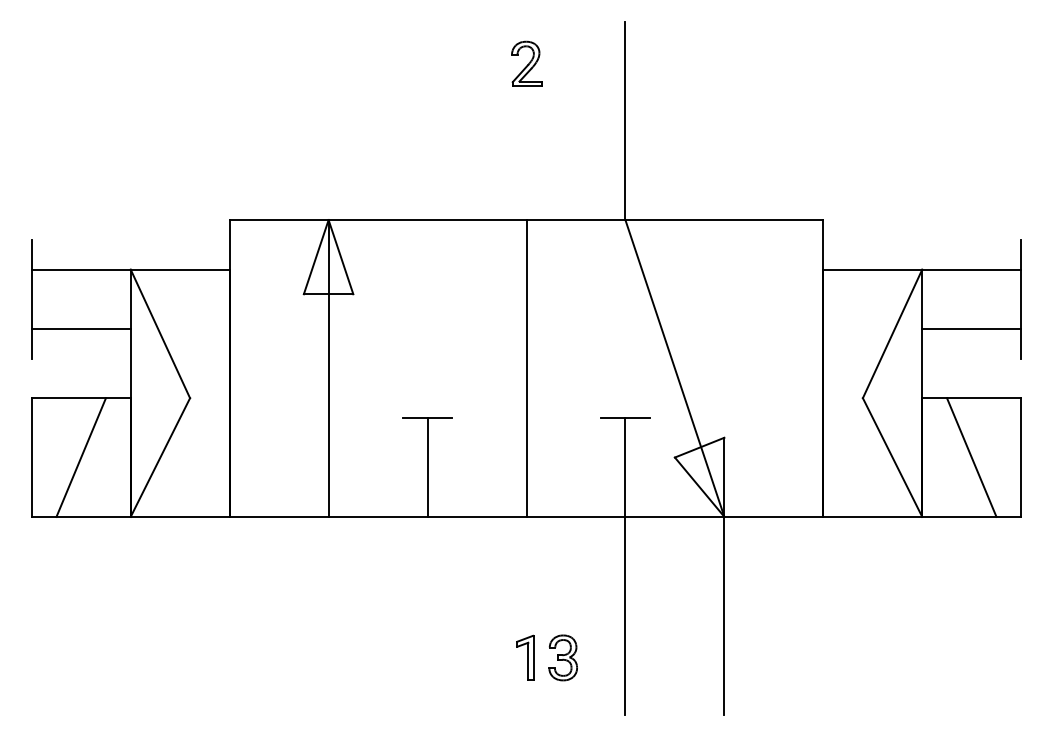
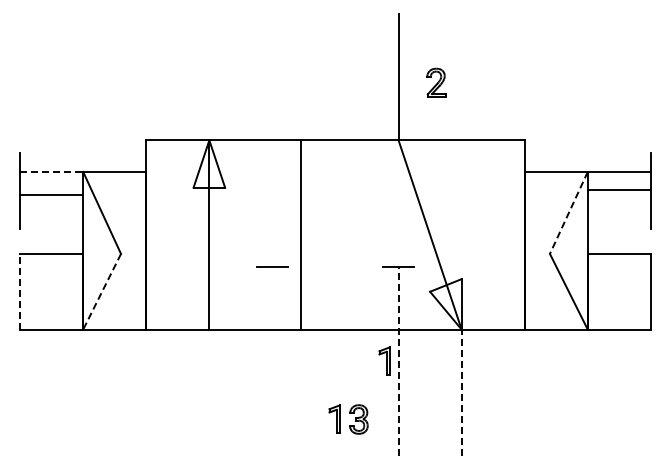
part: (526, 63) -> (436, 82), moved
line: (80, 268) -> (51, 171), solid -> dashed
line: (80, 328) -> (51, 194), moved
line: (970, 328) -> (618, 189), moved
line: (892, 334) -> (568, 213), solid -> dashed
line: (526, 367) -> (300, 234), moved
line: (32, 457) -> (20, 291), solid -> dashed
line: (80, 457) -> (51, 291), removed
line: (972, 457) -> (619, 291), removed
line: (159, 458) -> (101, 292), solid -> dashed
line: (427, 466) -> (272, 297), removed
part: (603, 565) -> (384, 360), added
line: (625, 566) -> (398, 361), solid -> dashed
line: (724, 615) -> (461, 392), solid -> dashed

